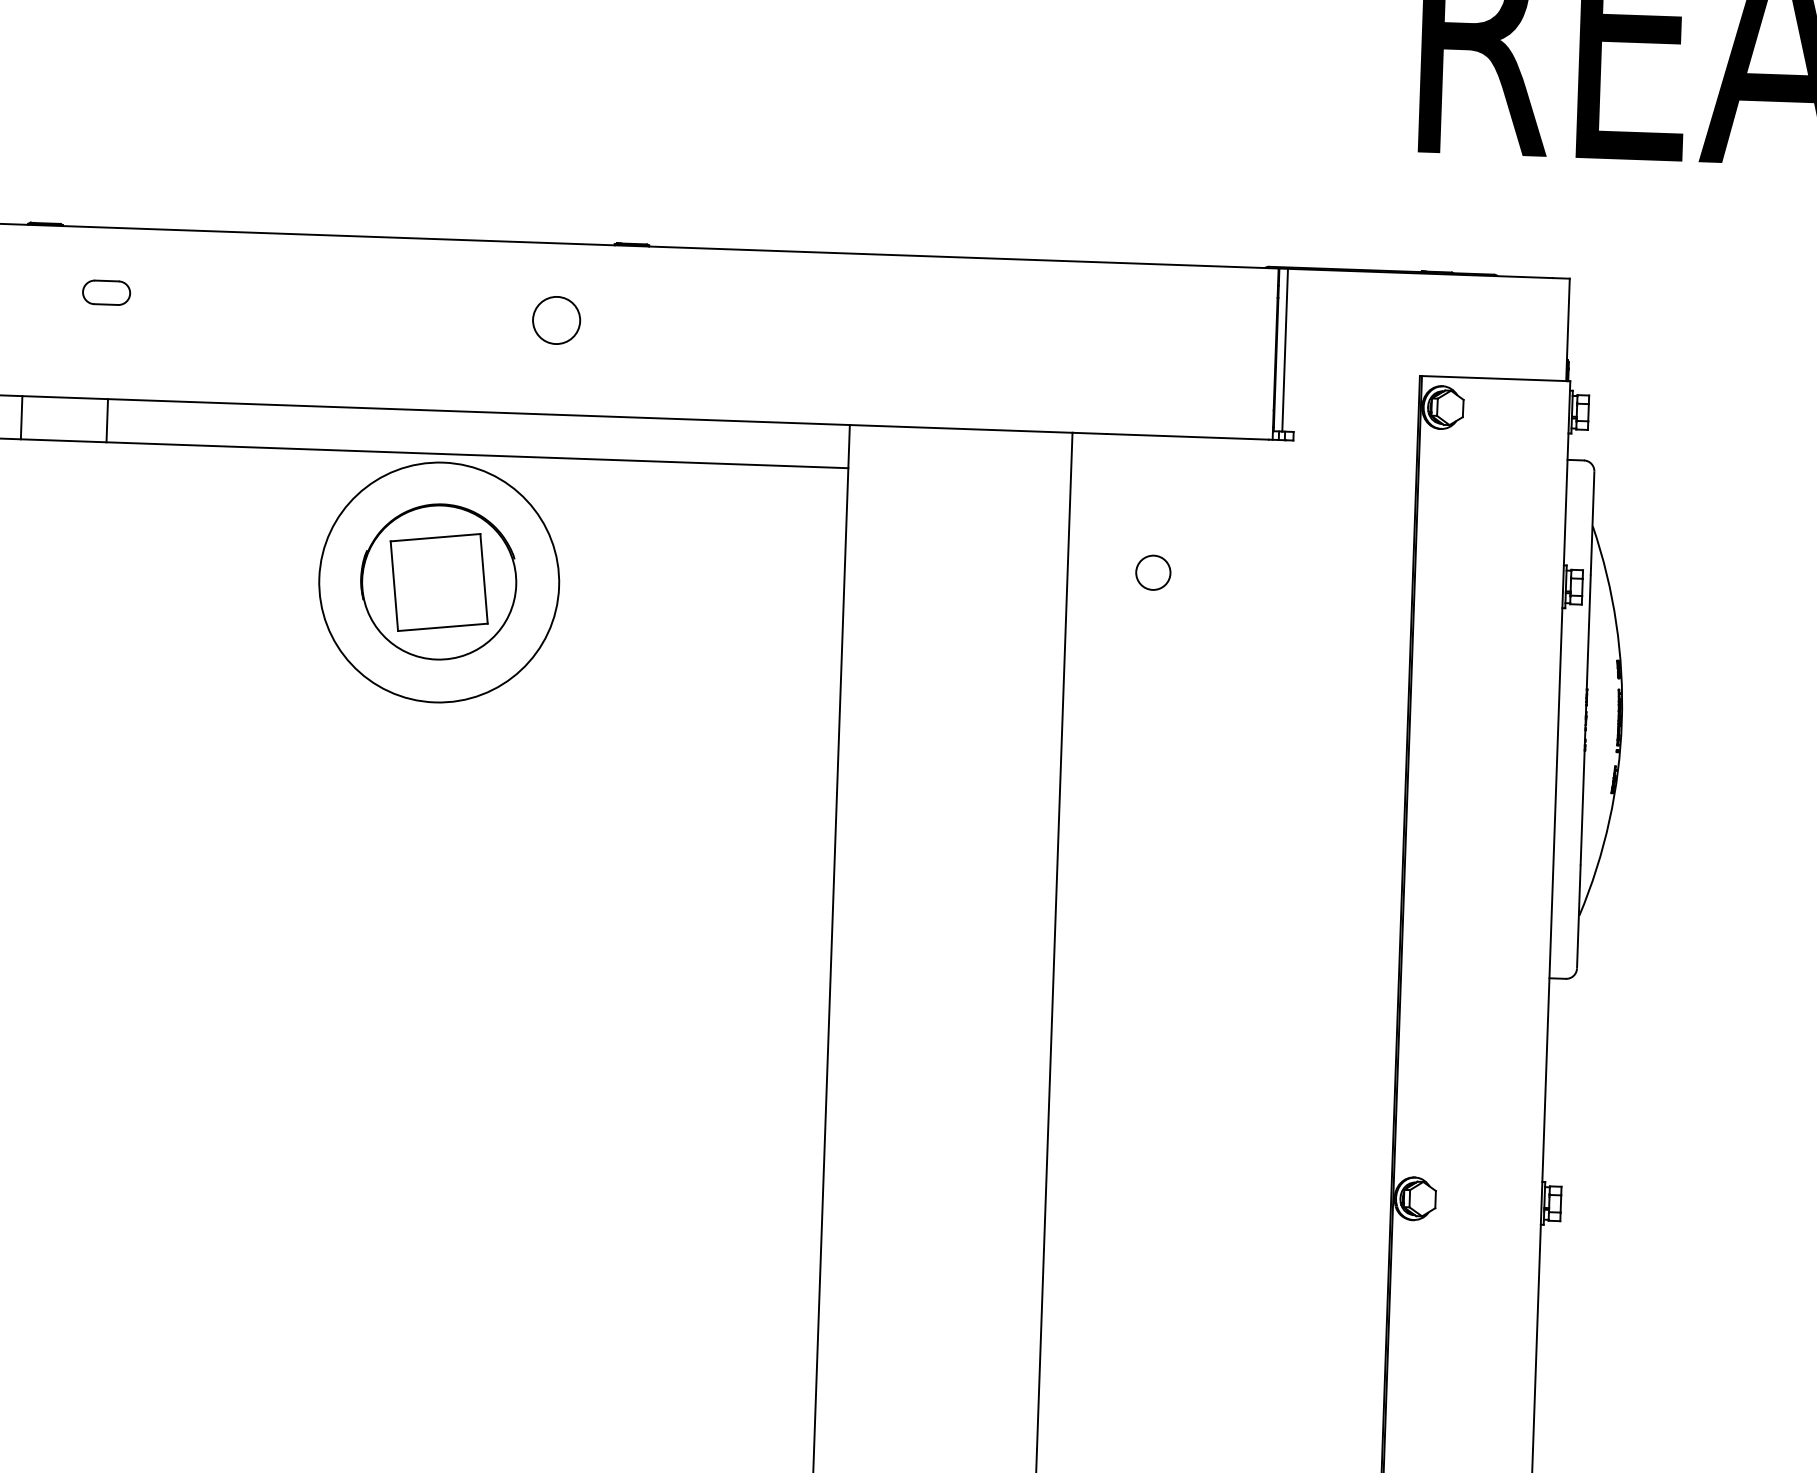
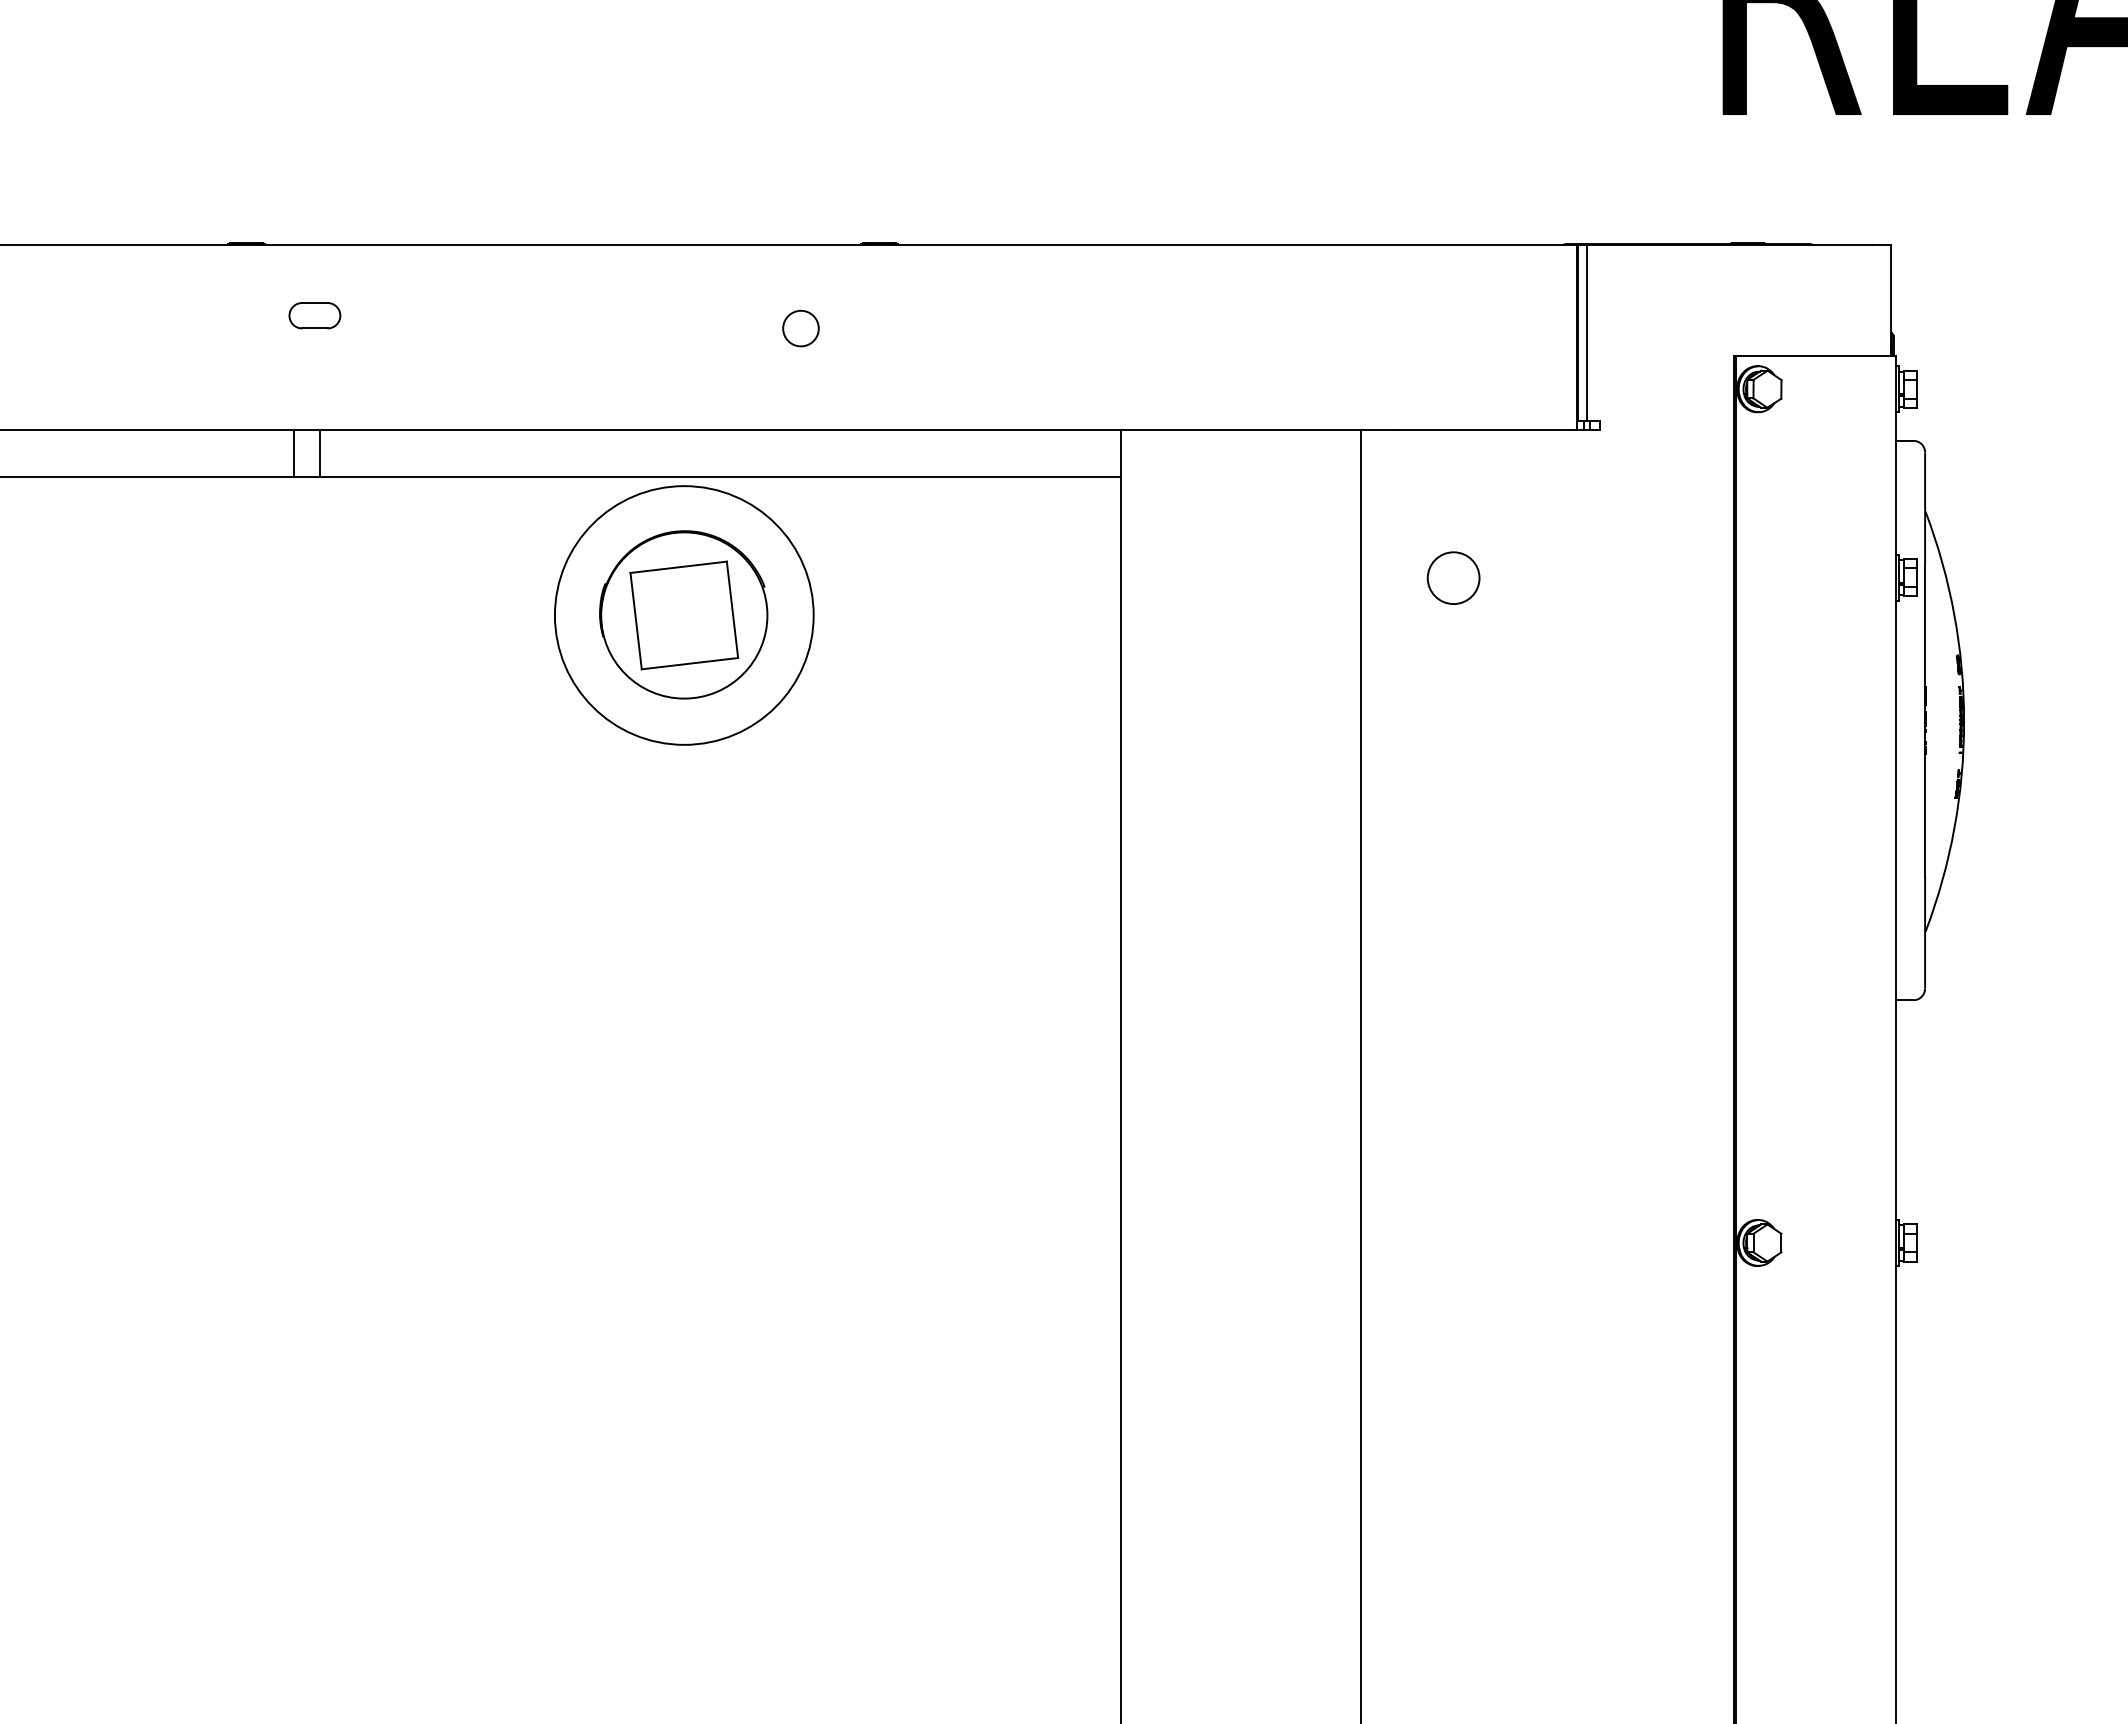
circle: (556, 320) -> (800, 328), size x0.7
line: (22, 417) -> (294, 453), moved
circle: (1153, 572) -> (1453, 577), size x1.4

